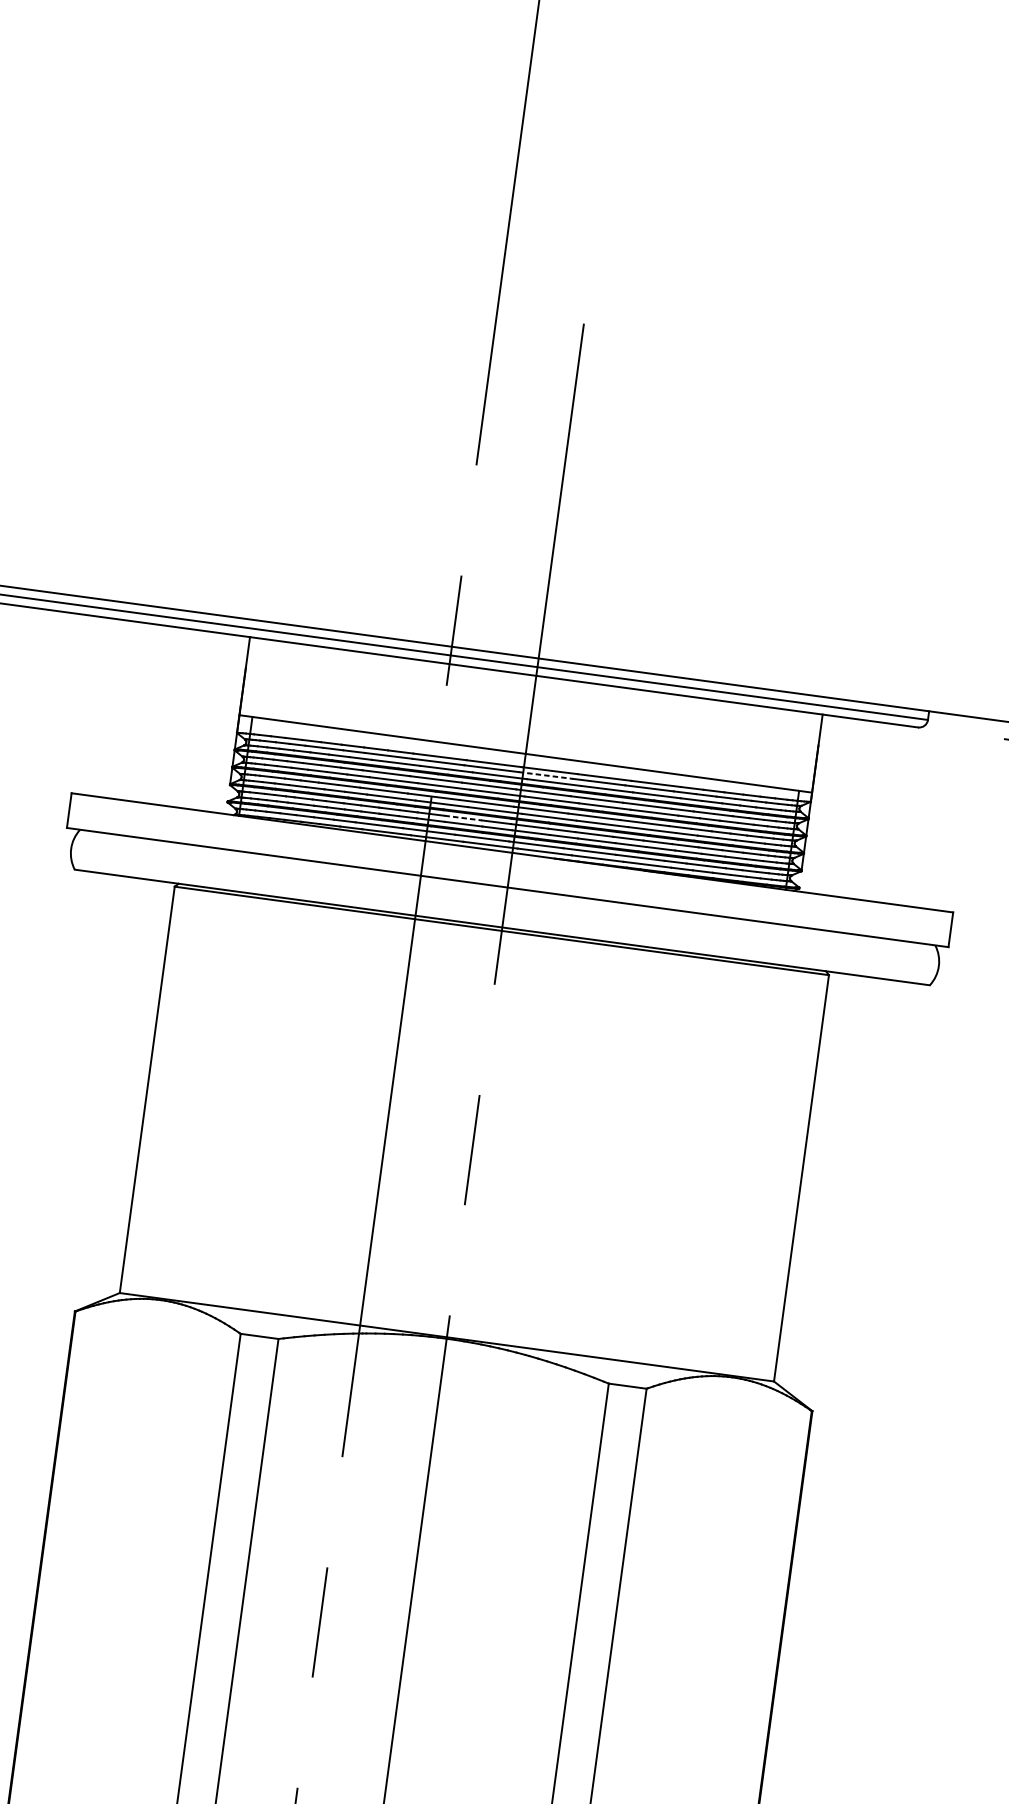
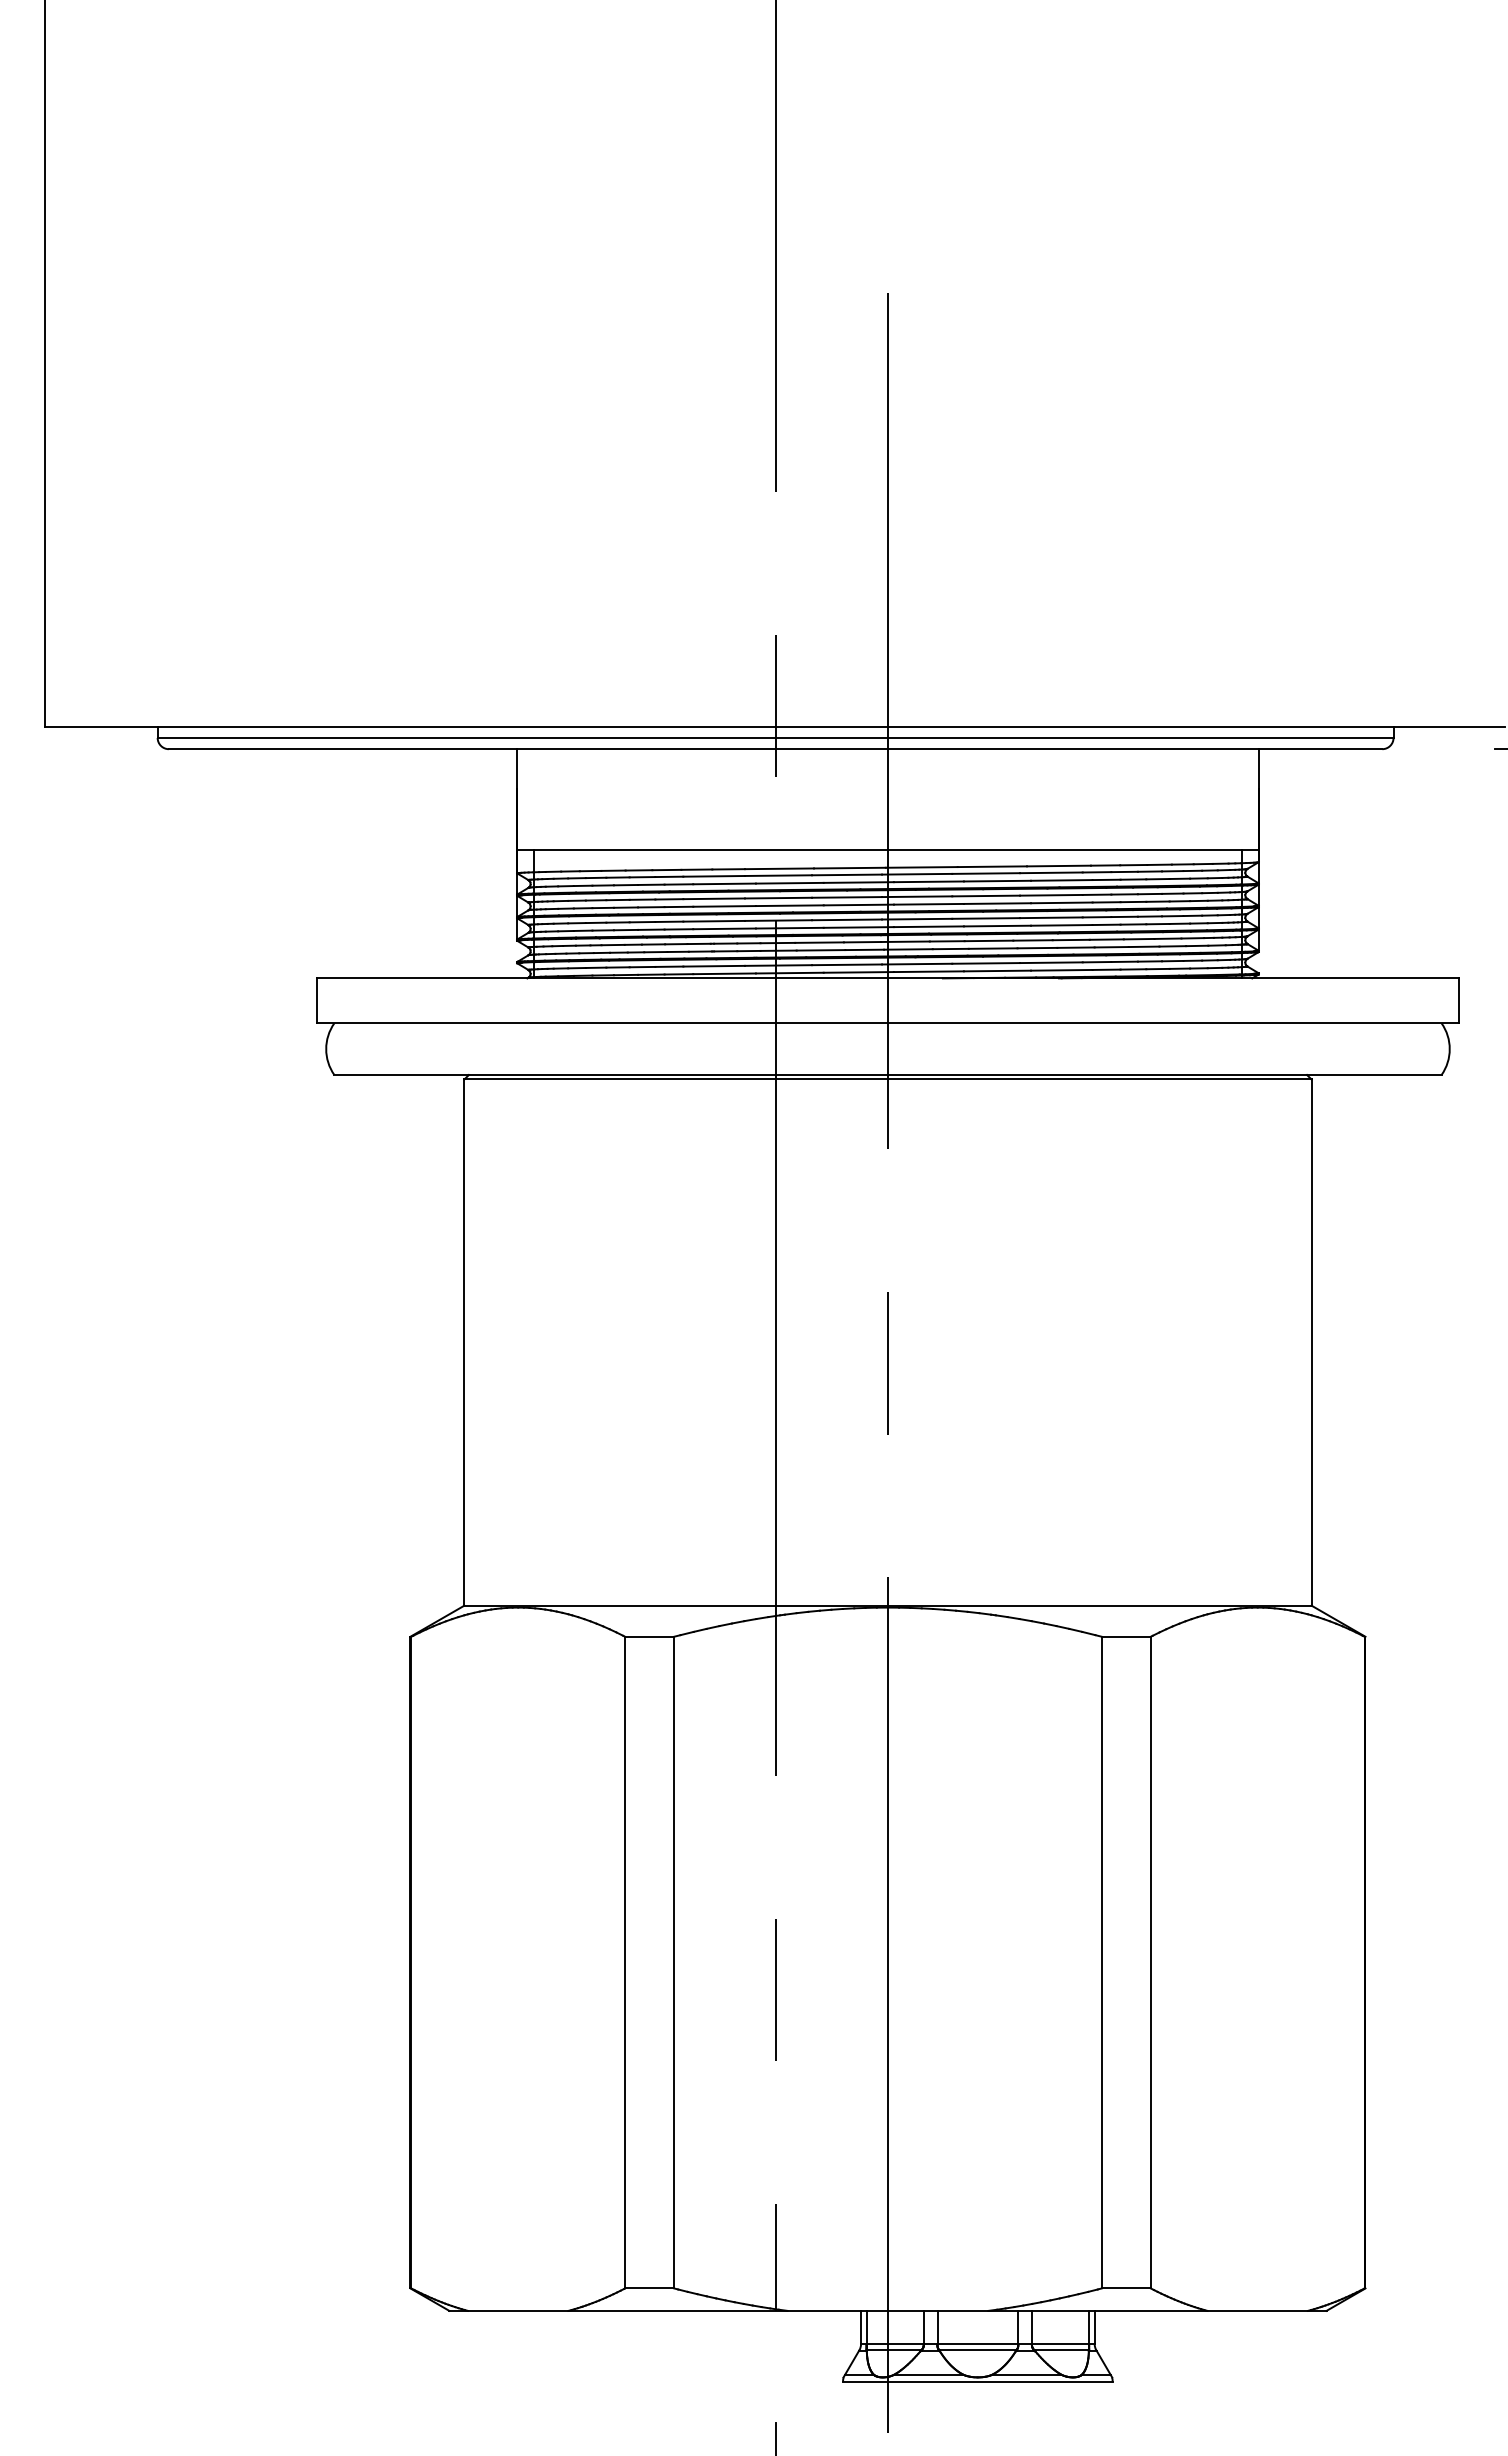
line: (546, 775) -> (917, 874), dashed -> solid
line: (464, 818) -> (820, 942), dashed -> solid

